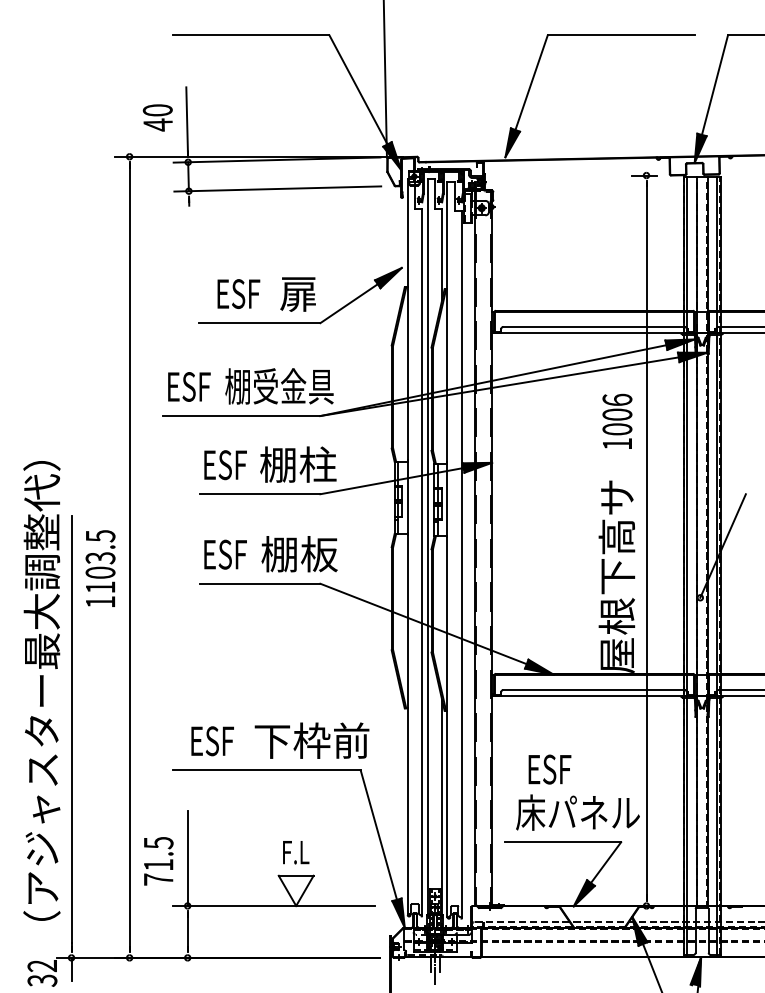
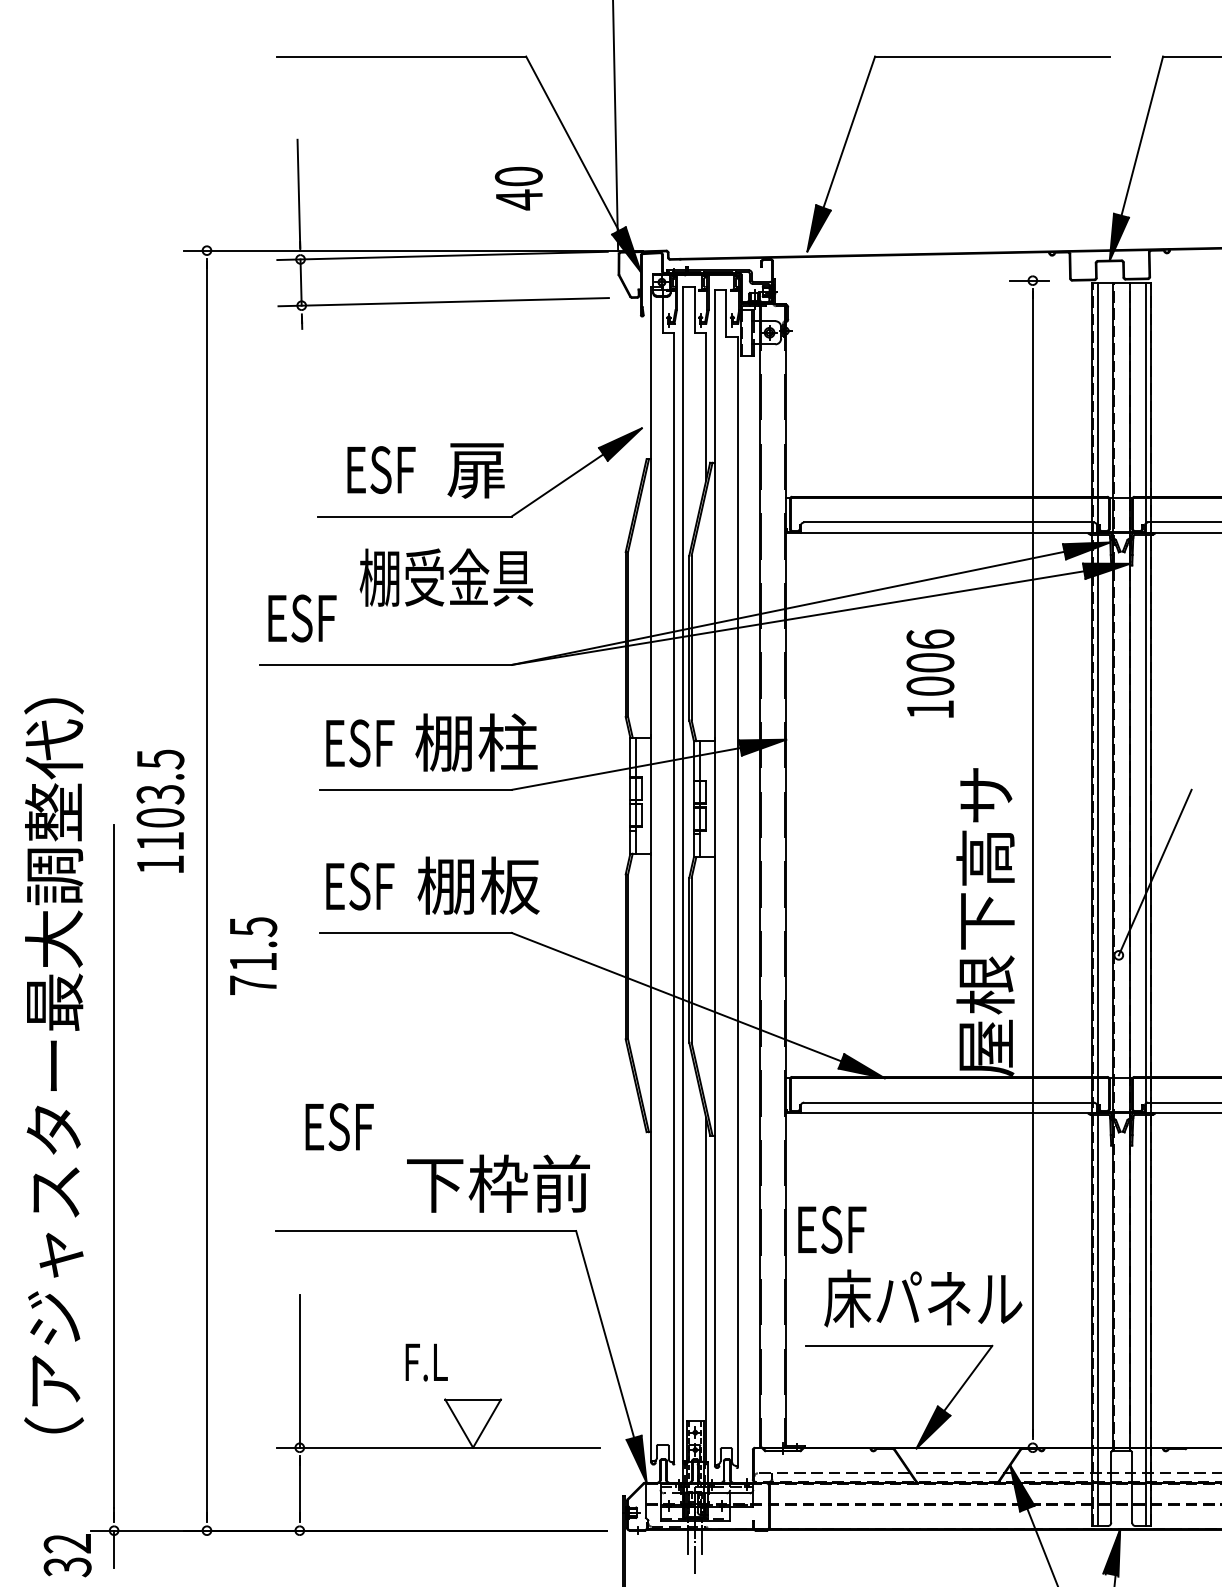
text: (157, 117) -> (518, 187), moved
text: (279, 386) -> (446, 577), moved
text: (617, 420) -> (930, 672), moved
text: (100, 568) -> (160, 811), moved
text: (41, 690) -> (53, 1065), moved
text: (212, 741) -> (339, 1127), moved
text: (549, 769) -> (831, 1229), moved
text: (296, 852) -> (427, 1362), moved
text: (158, 861) -> (253, 956), moved

